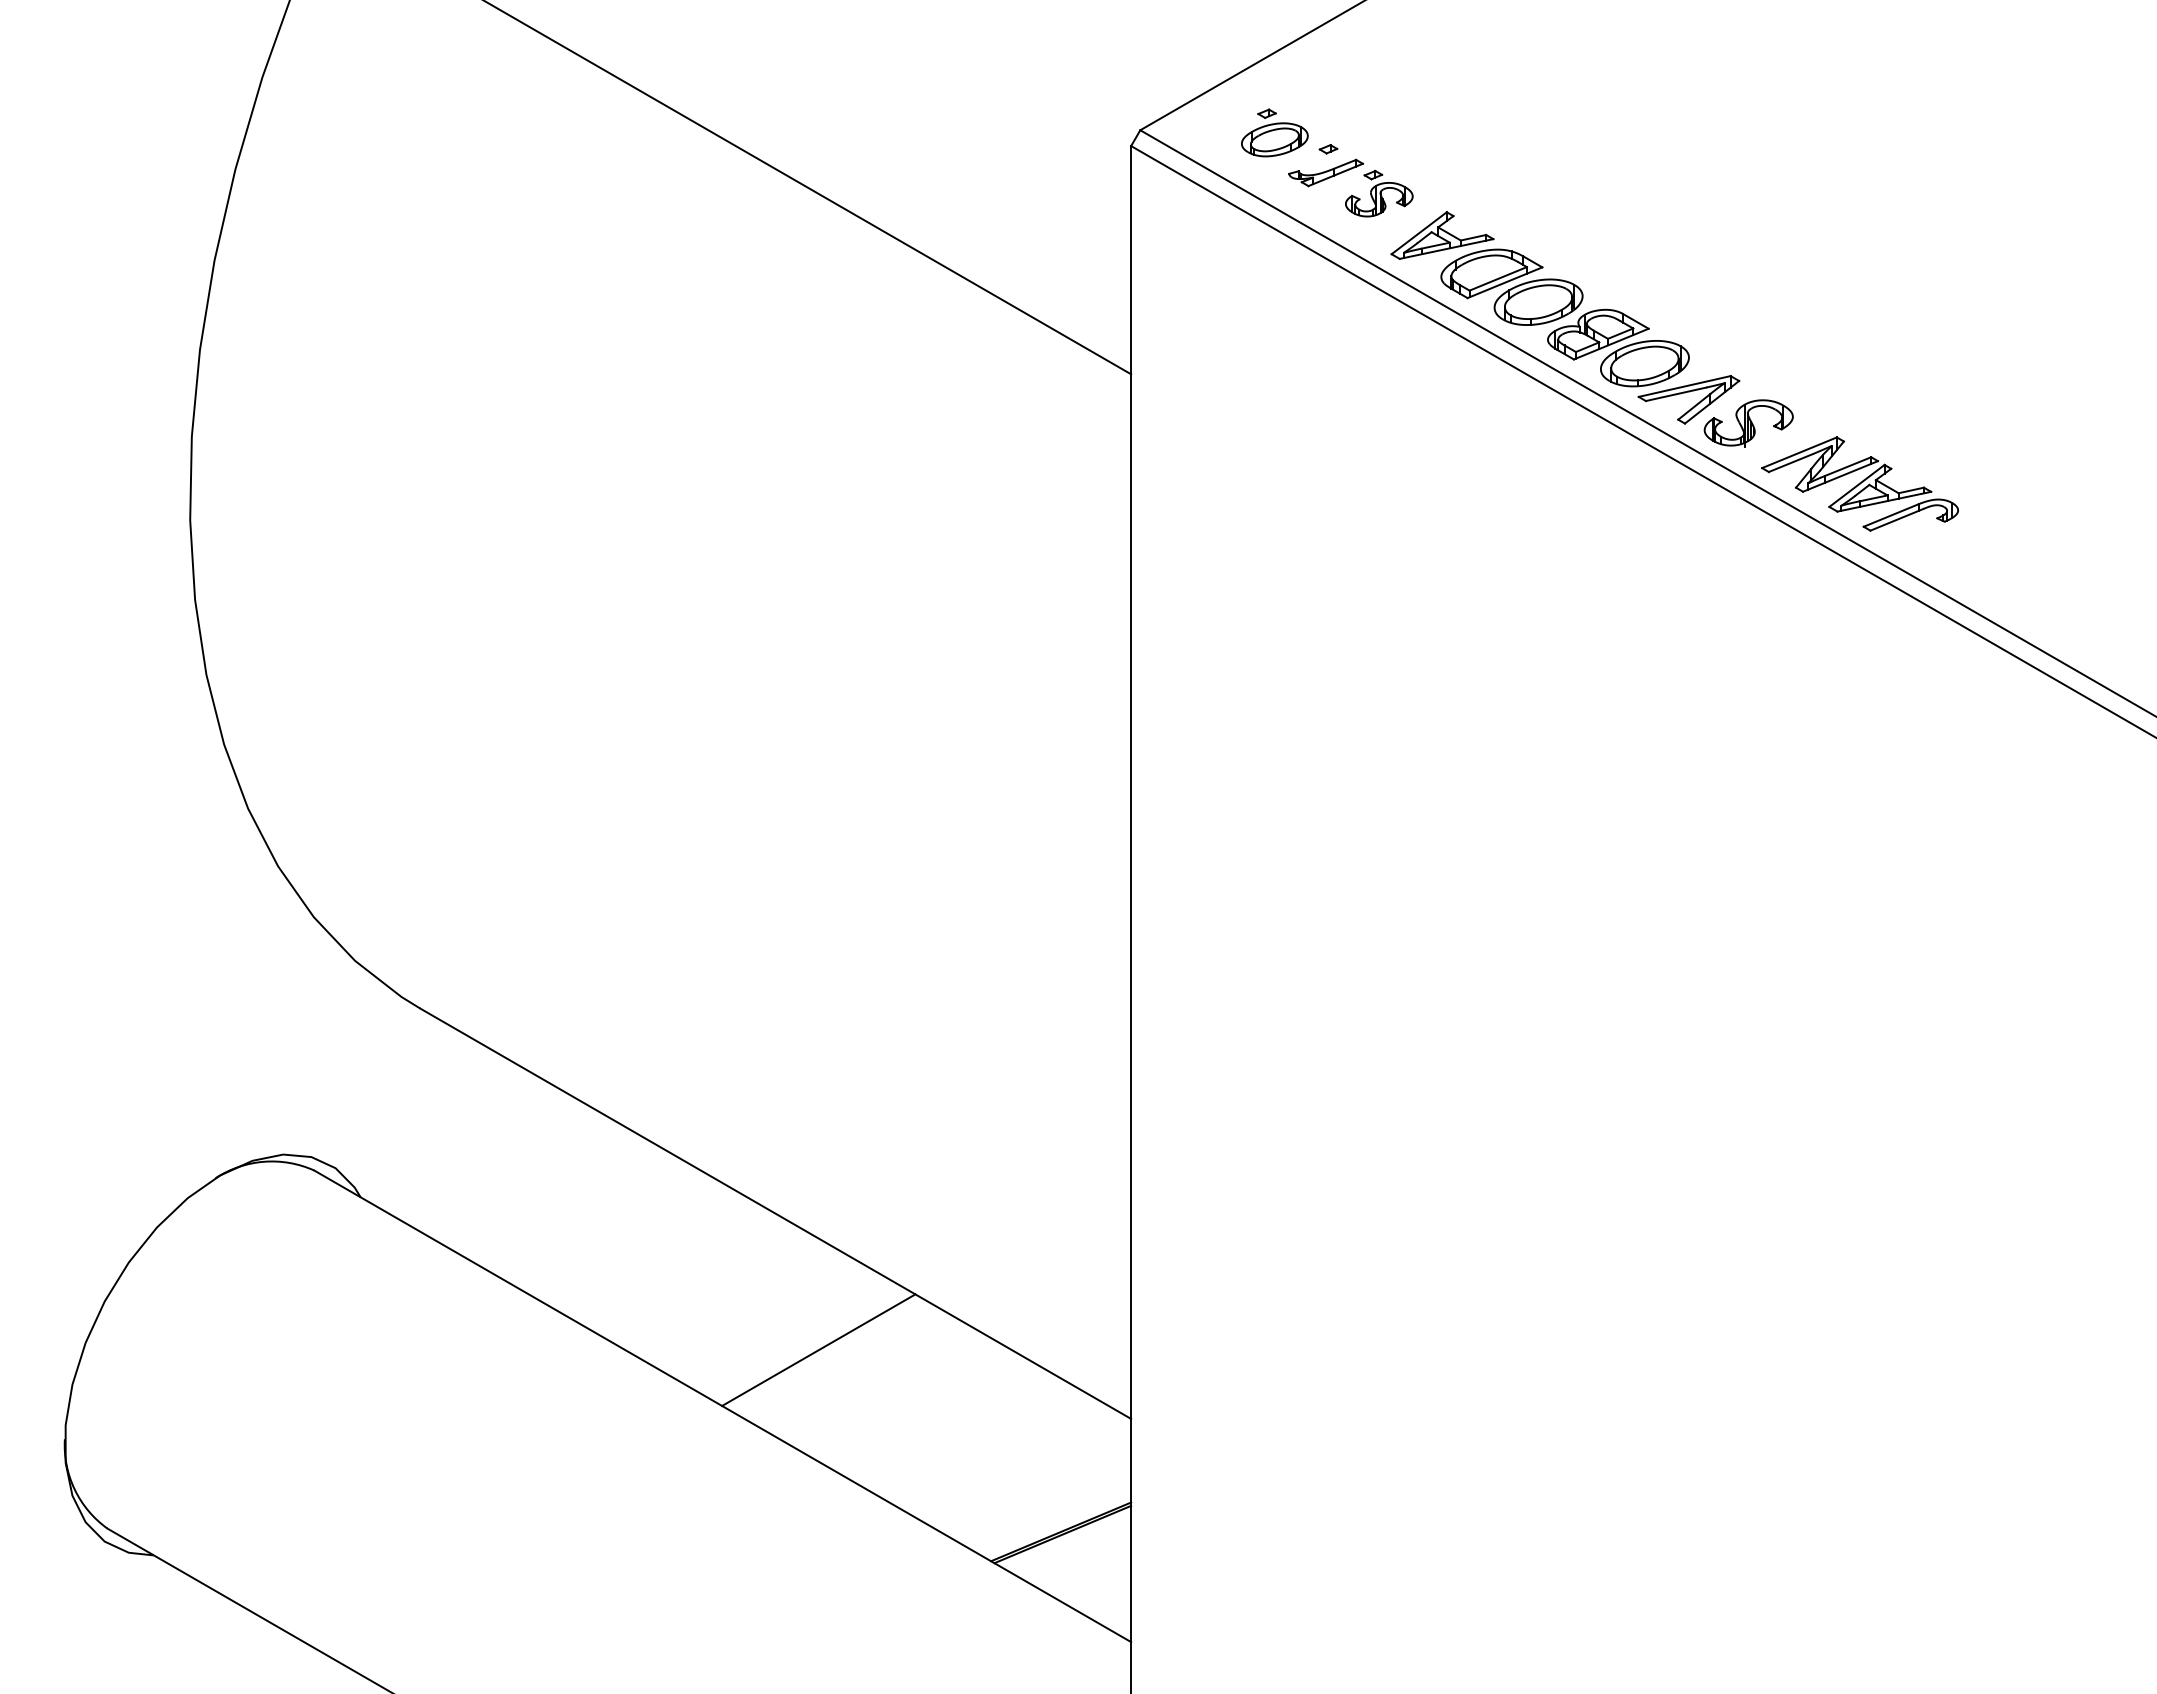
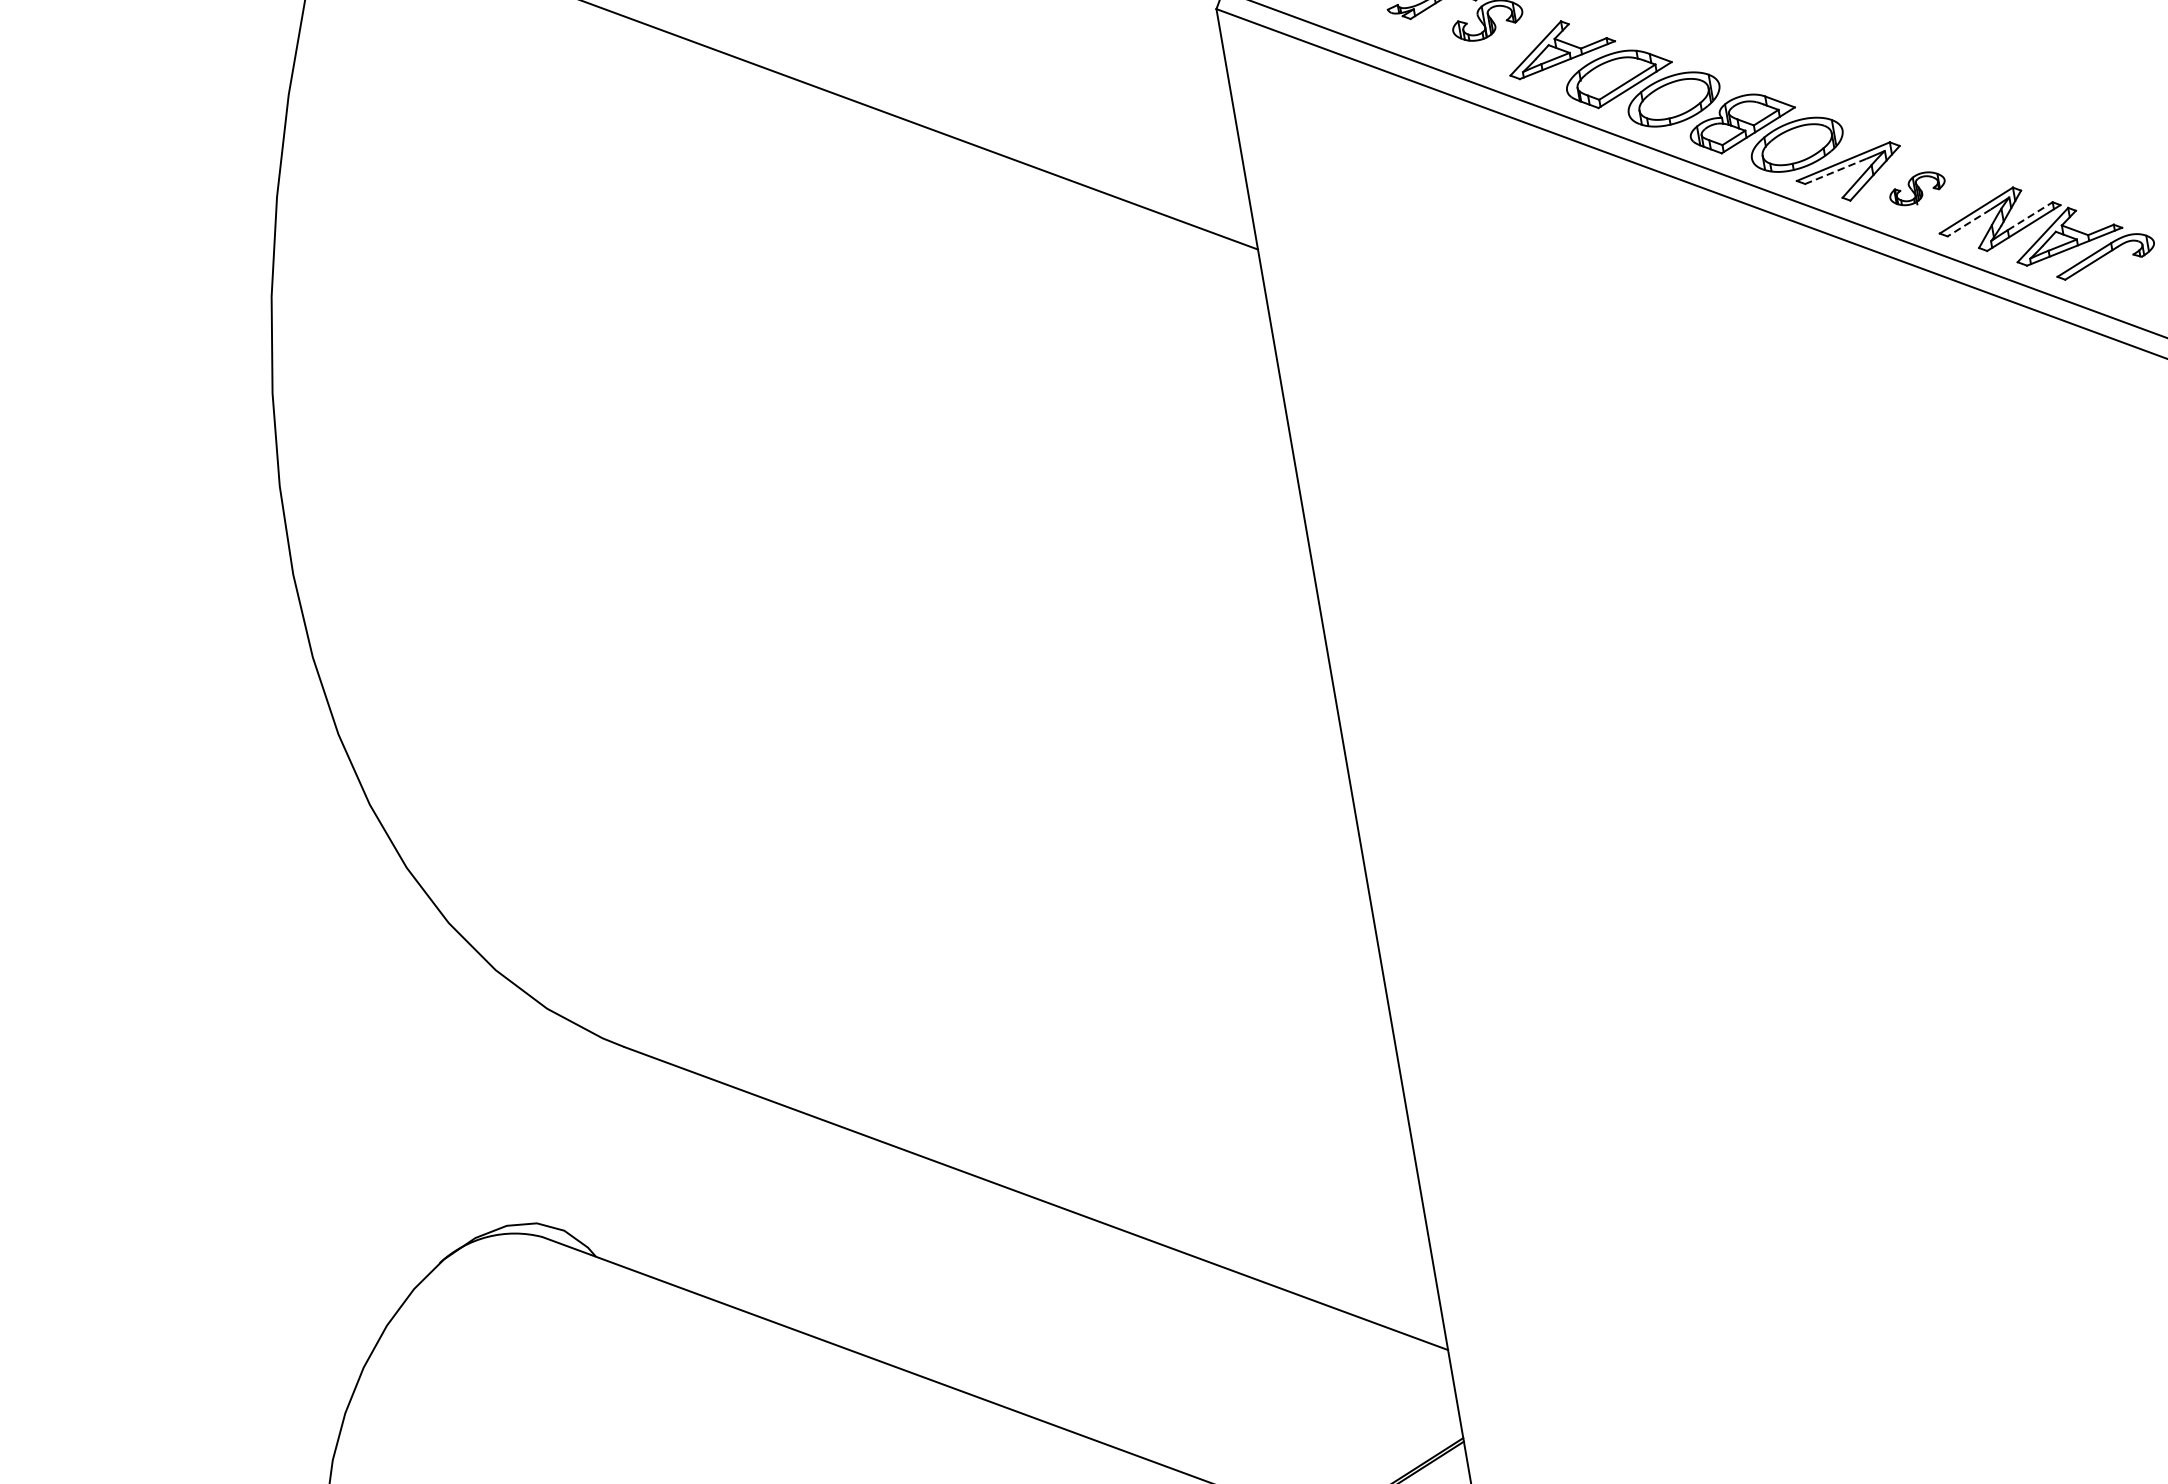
line: (1676, 394) -> (1836, 171), solid -> dashed
part: (1748, 423) -> (1917, 189), size x0.6
line: (1790, 463) -> (1968, 223), solid -> dashed
line: (1848, 466) -> (2030, 216), solid -> dashed
line: (818, 1349) -> (1106, 1333), removed

